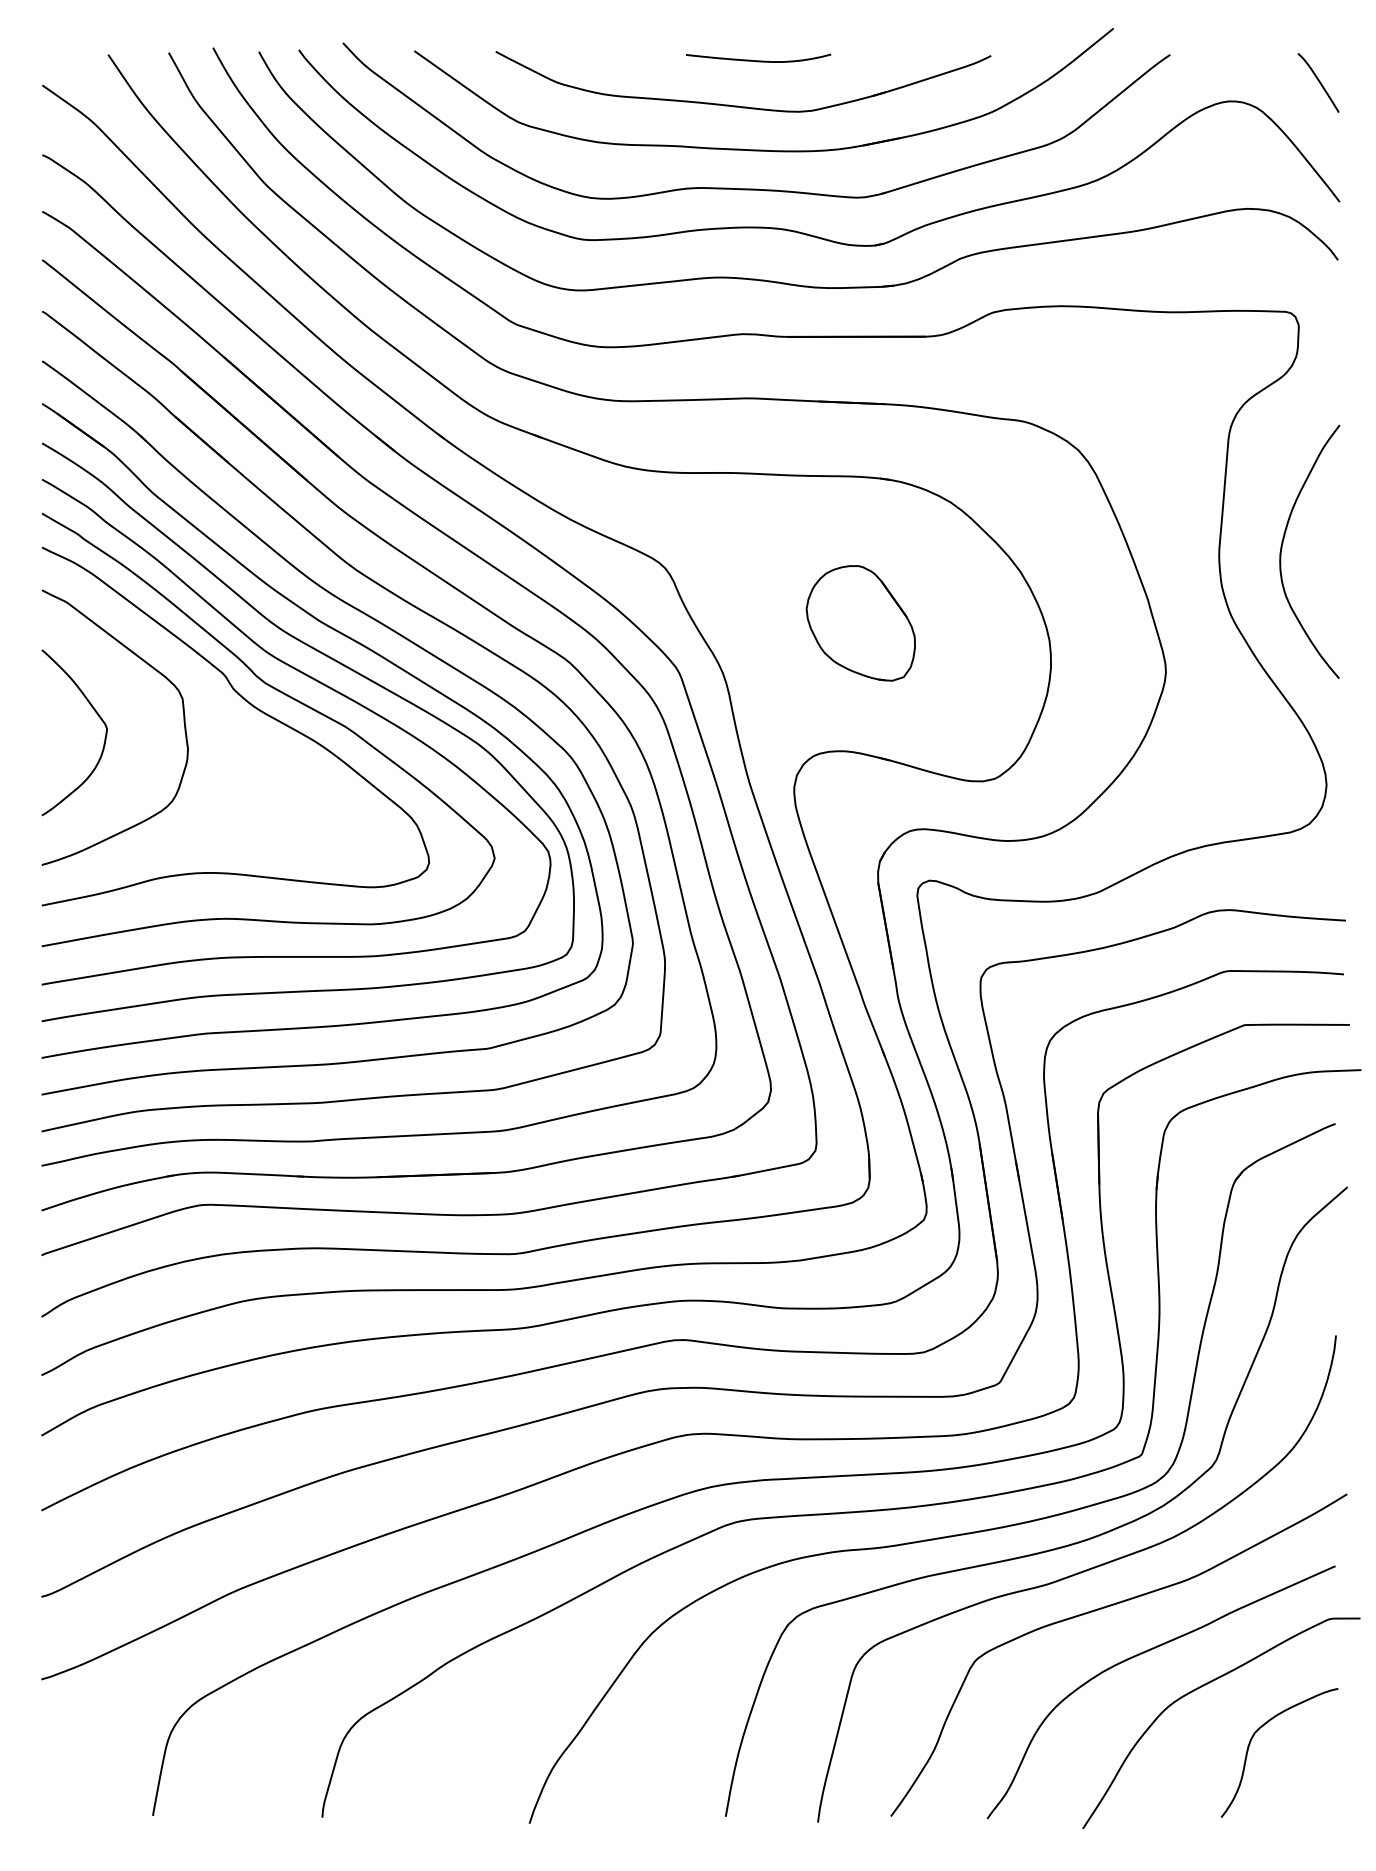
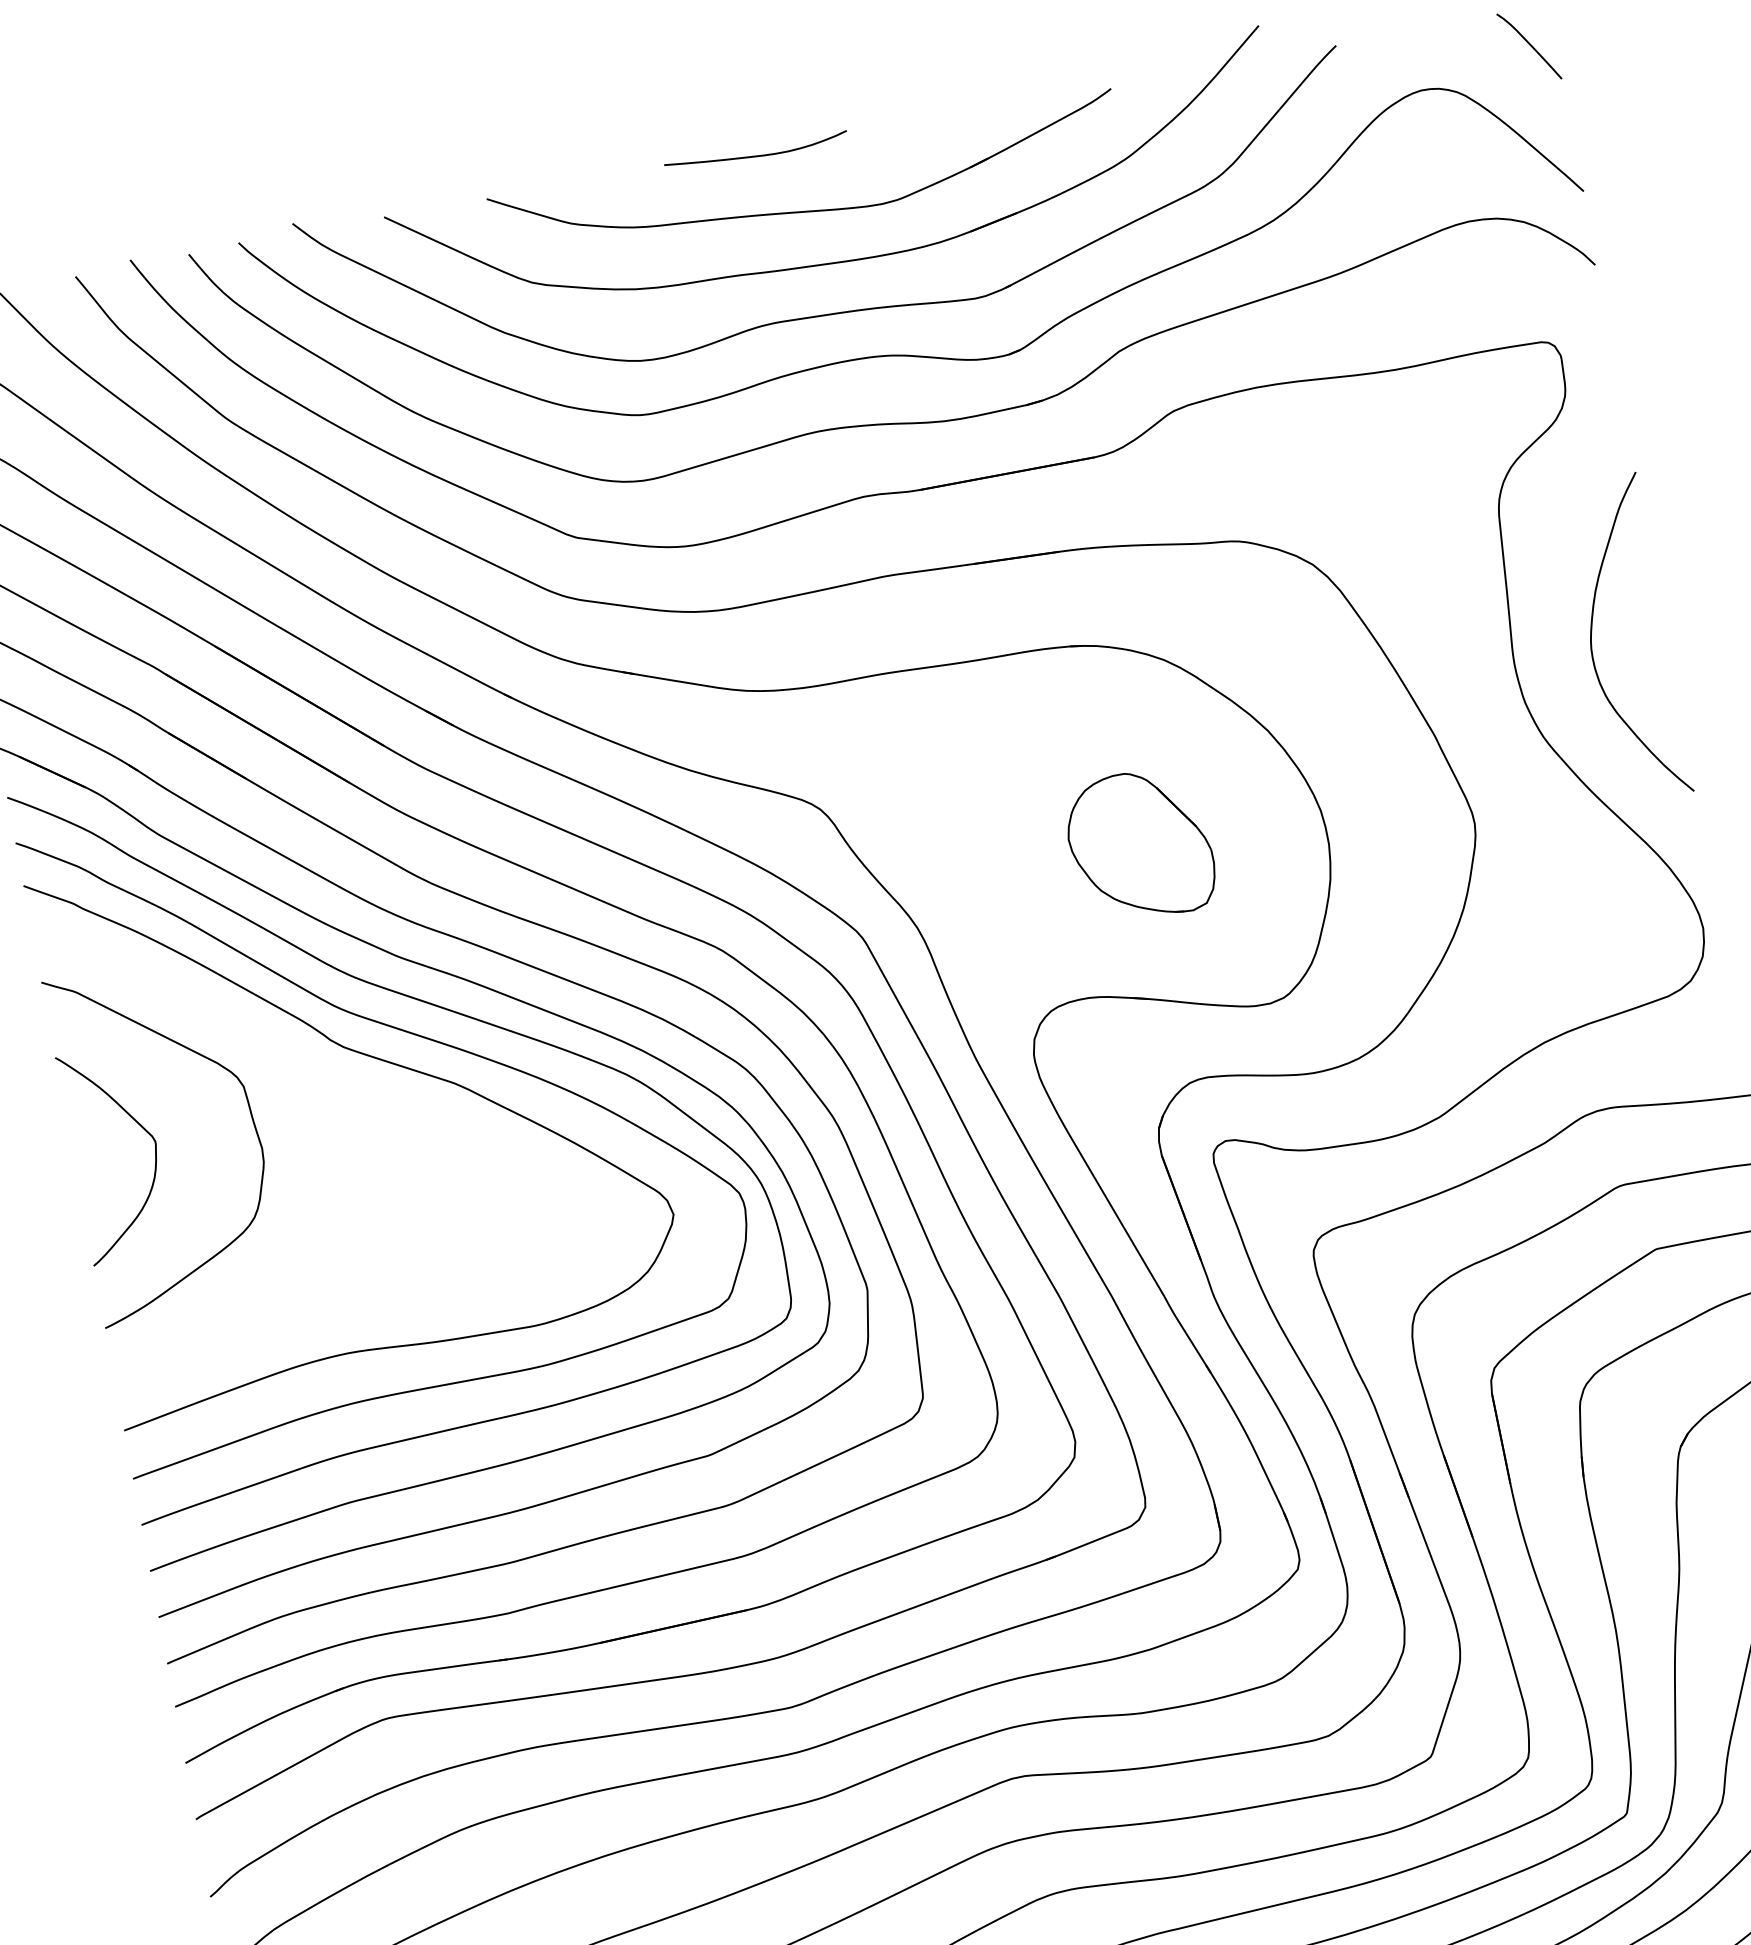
curve: (758, 60) -> (756, 155), moved
part: (860, 623) -> (1139, 845), moved
curve: (250, 705) -> (330, 1078), removed

